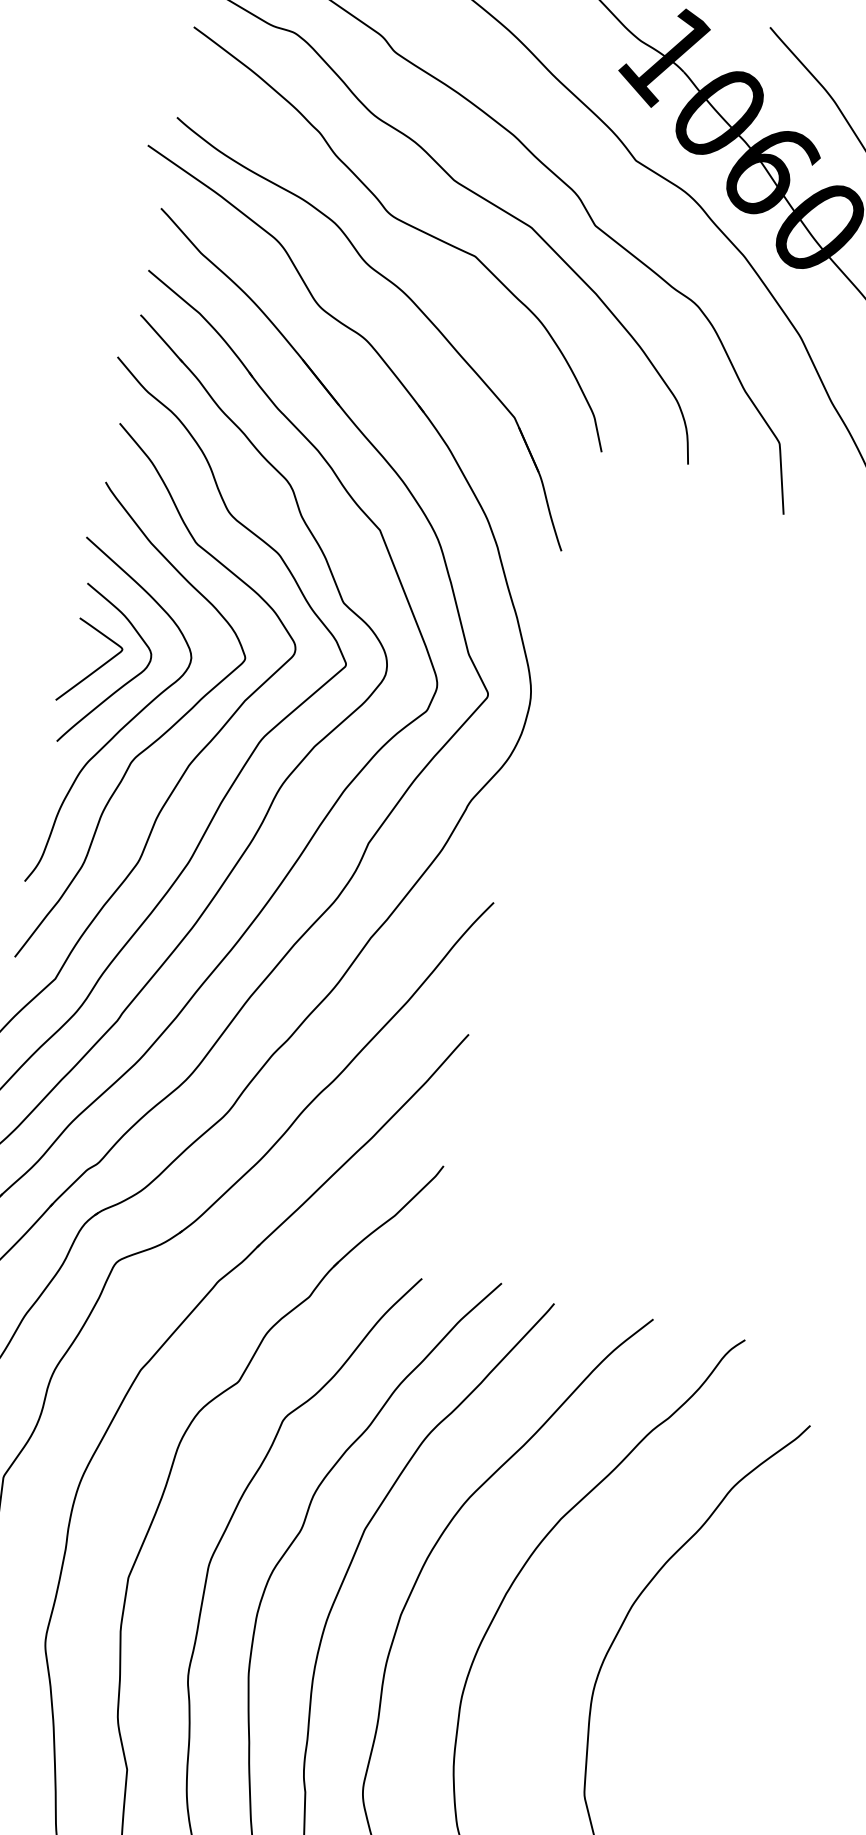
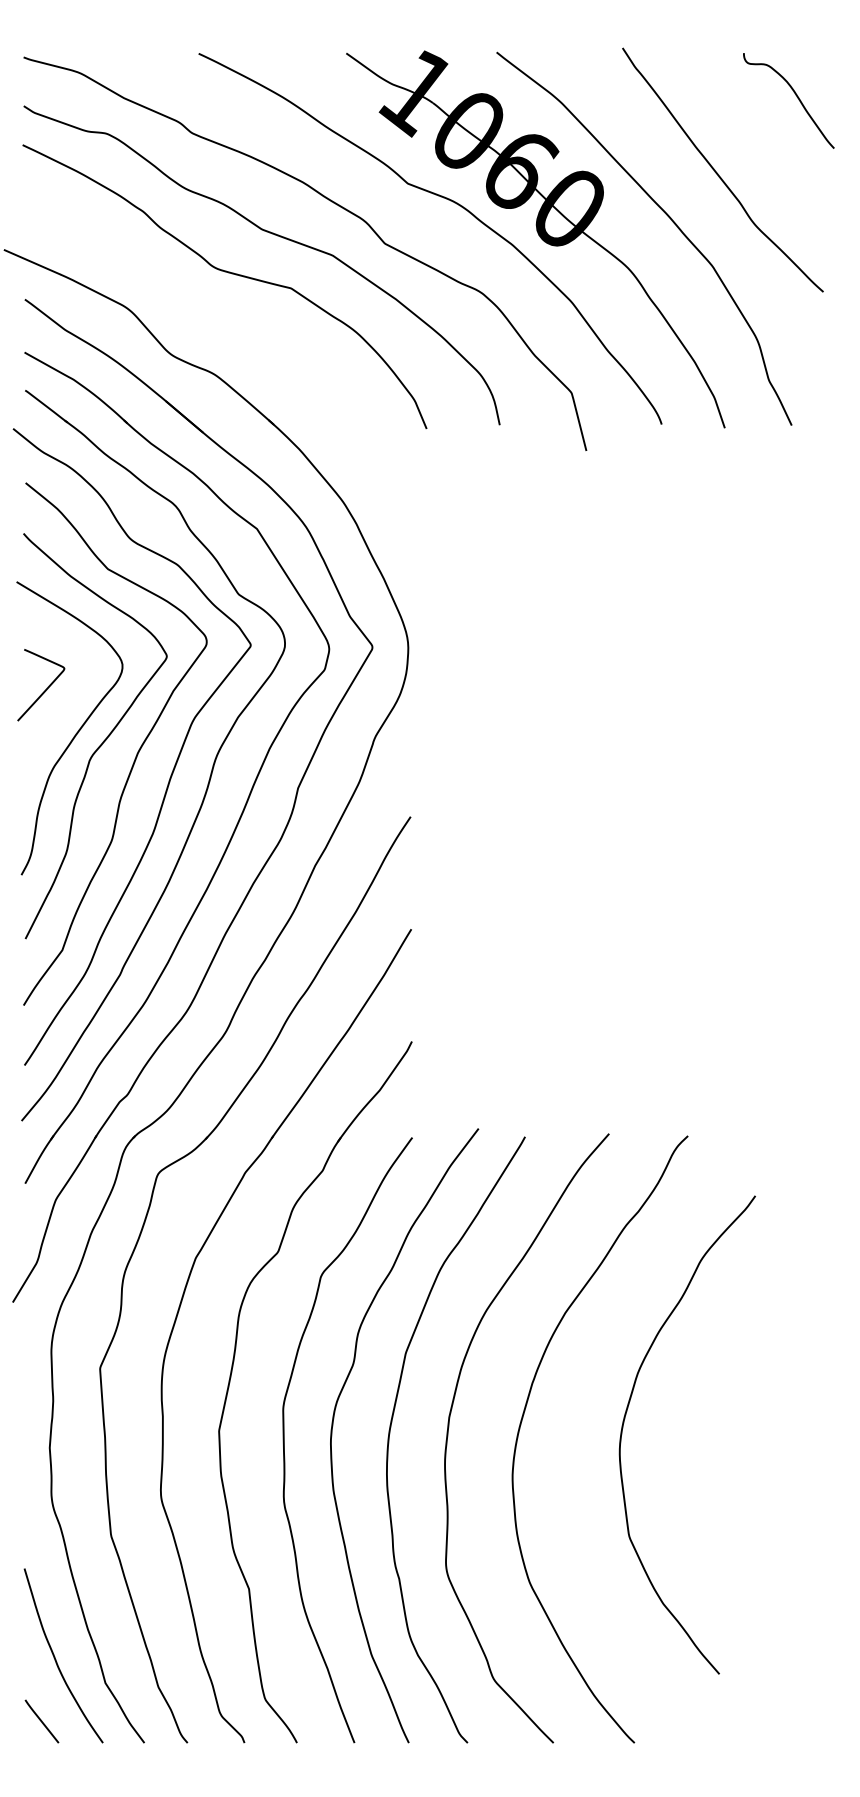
part: (405, 296) -> (240, 332), removed
curve: (121, 685) -> (69, 698), removed

